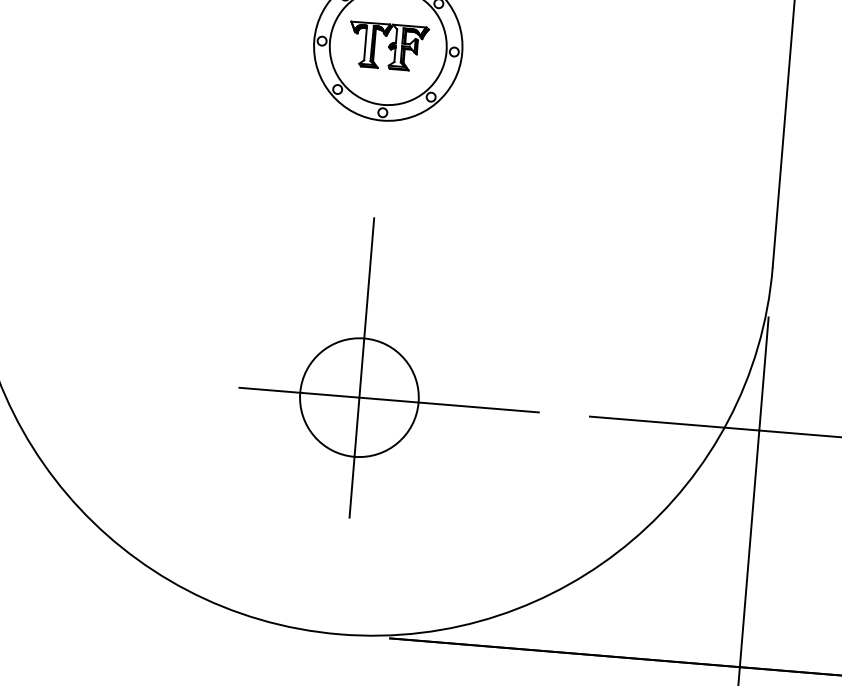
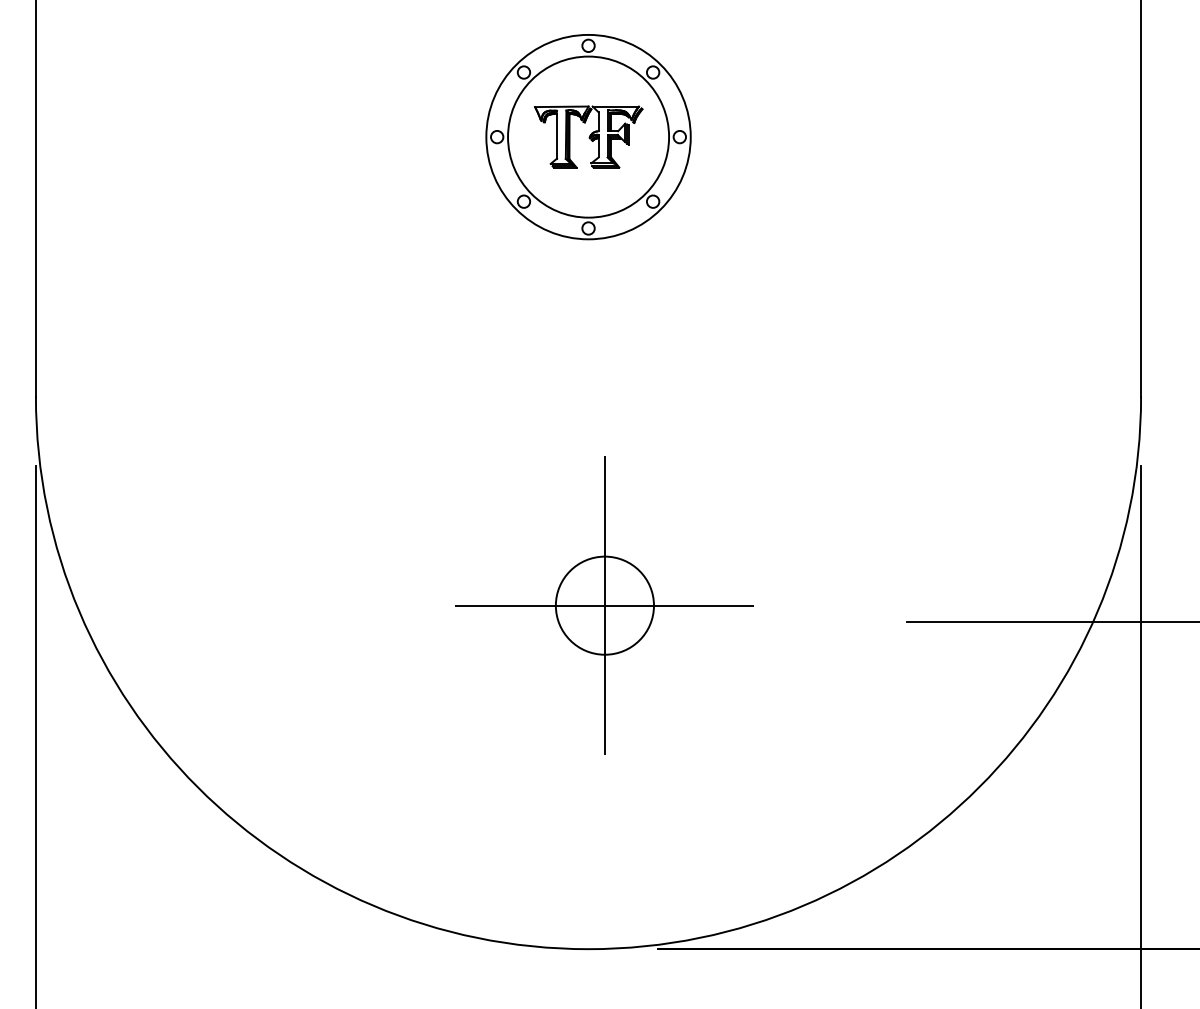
part: (391, 369) -> (629, 580), size x0.6

